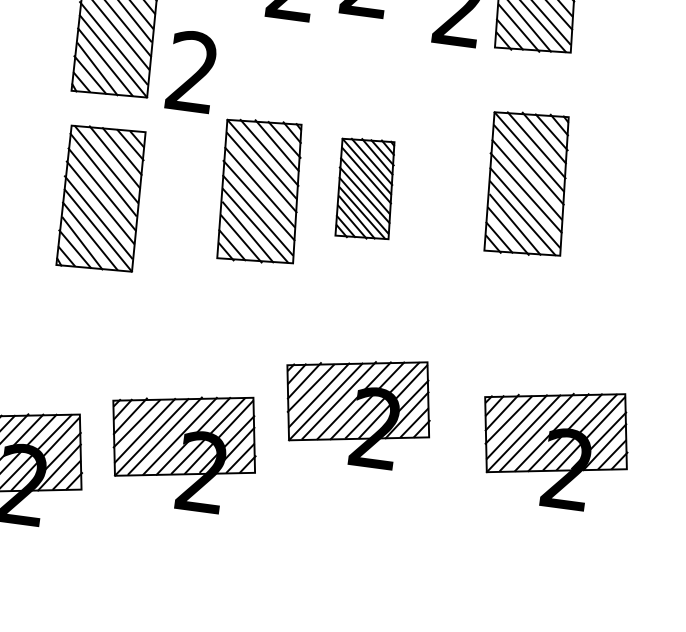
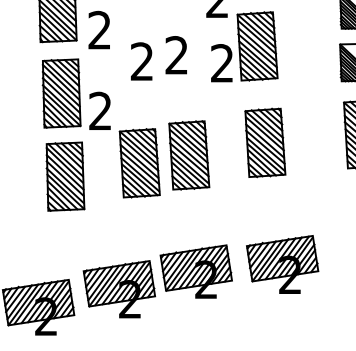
part: (365, 189) -> (189, 155), size x1.43
part: (355, 408) -> (195, 271), moved
part: (554, 445) -> (282, 264), moved

